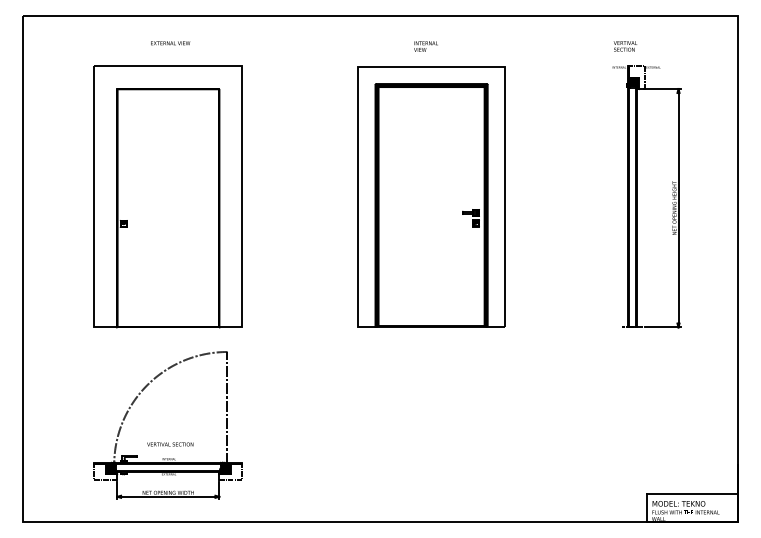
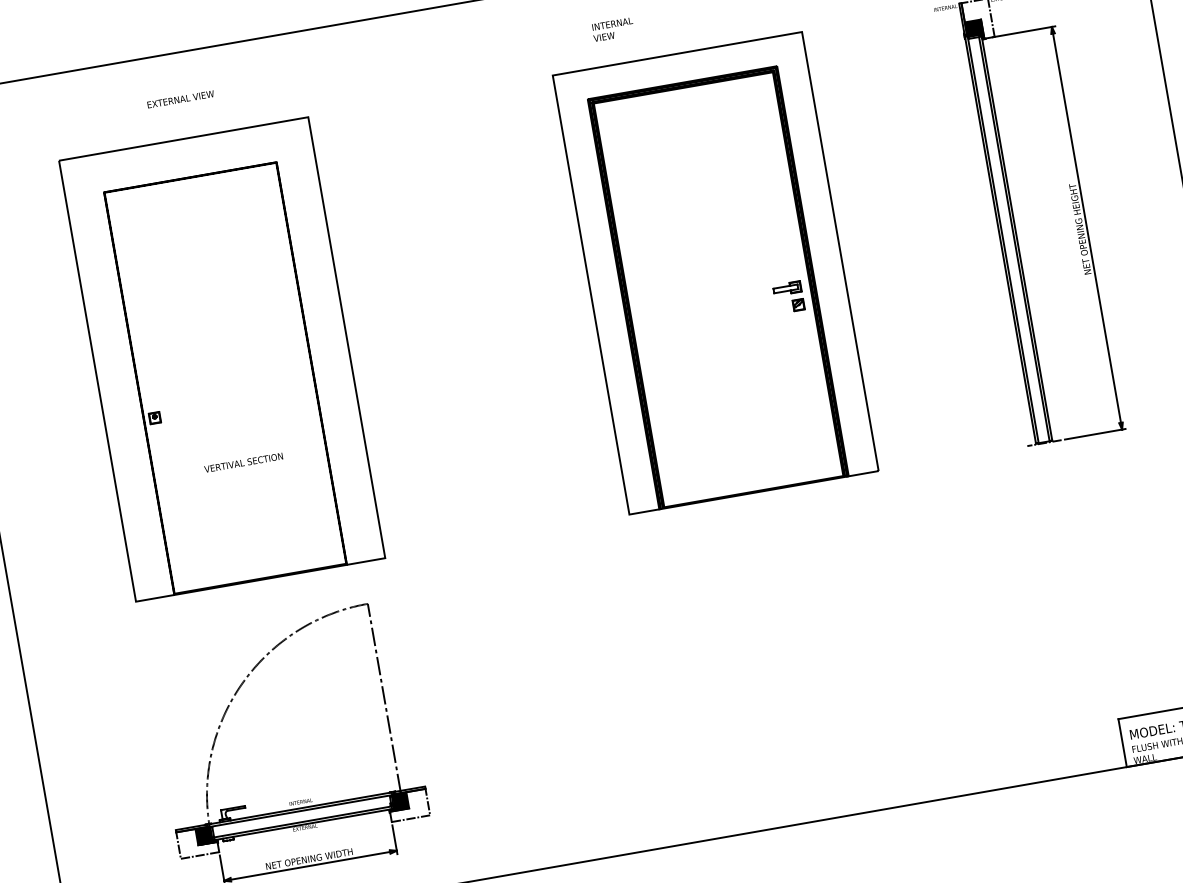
part: (431, 196) -> (715, 272), moved
text: (170, 444) -> (244, 462), moved

